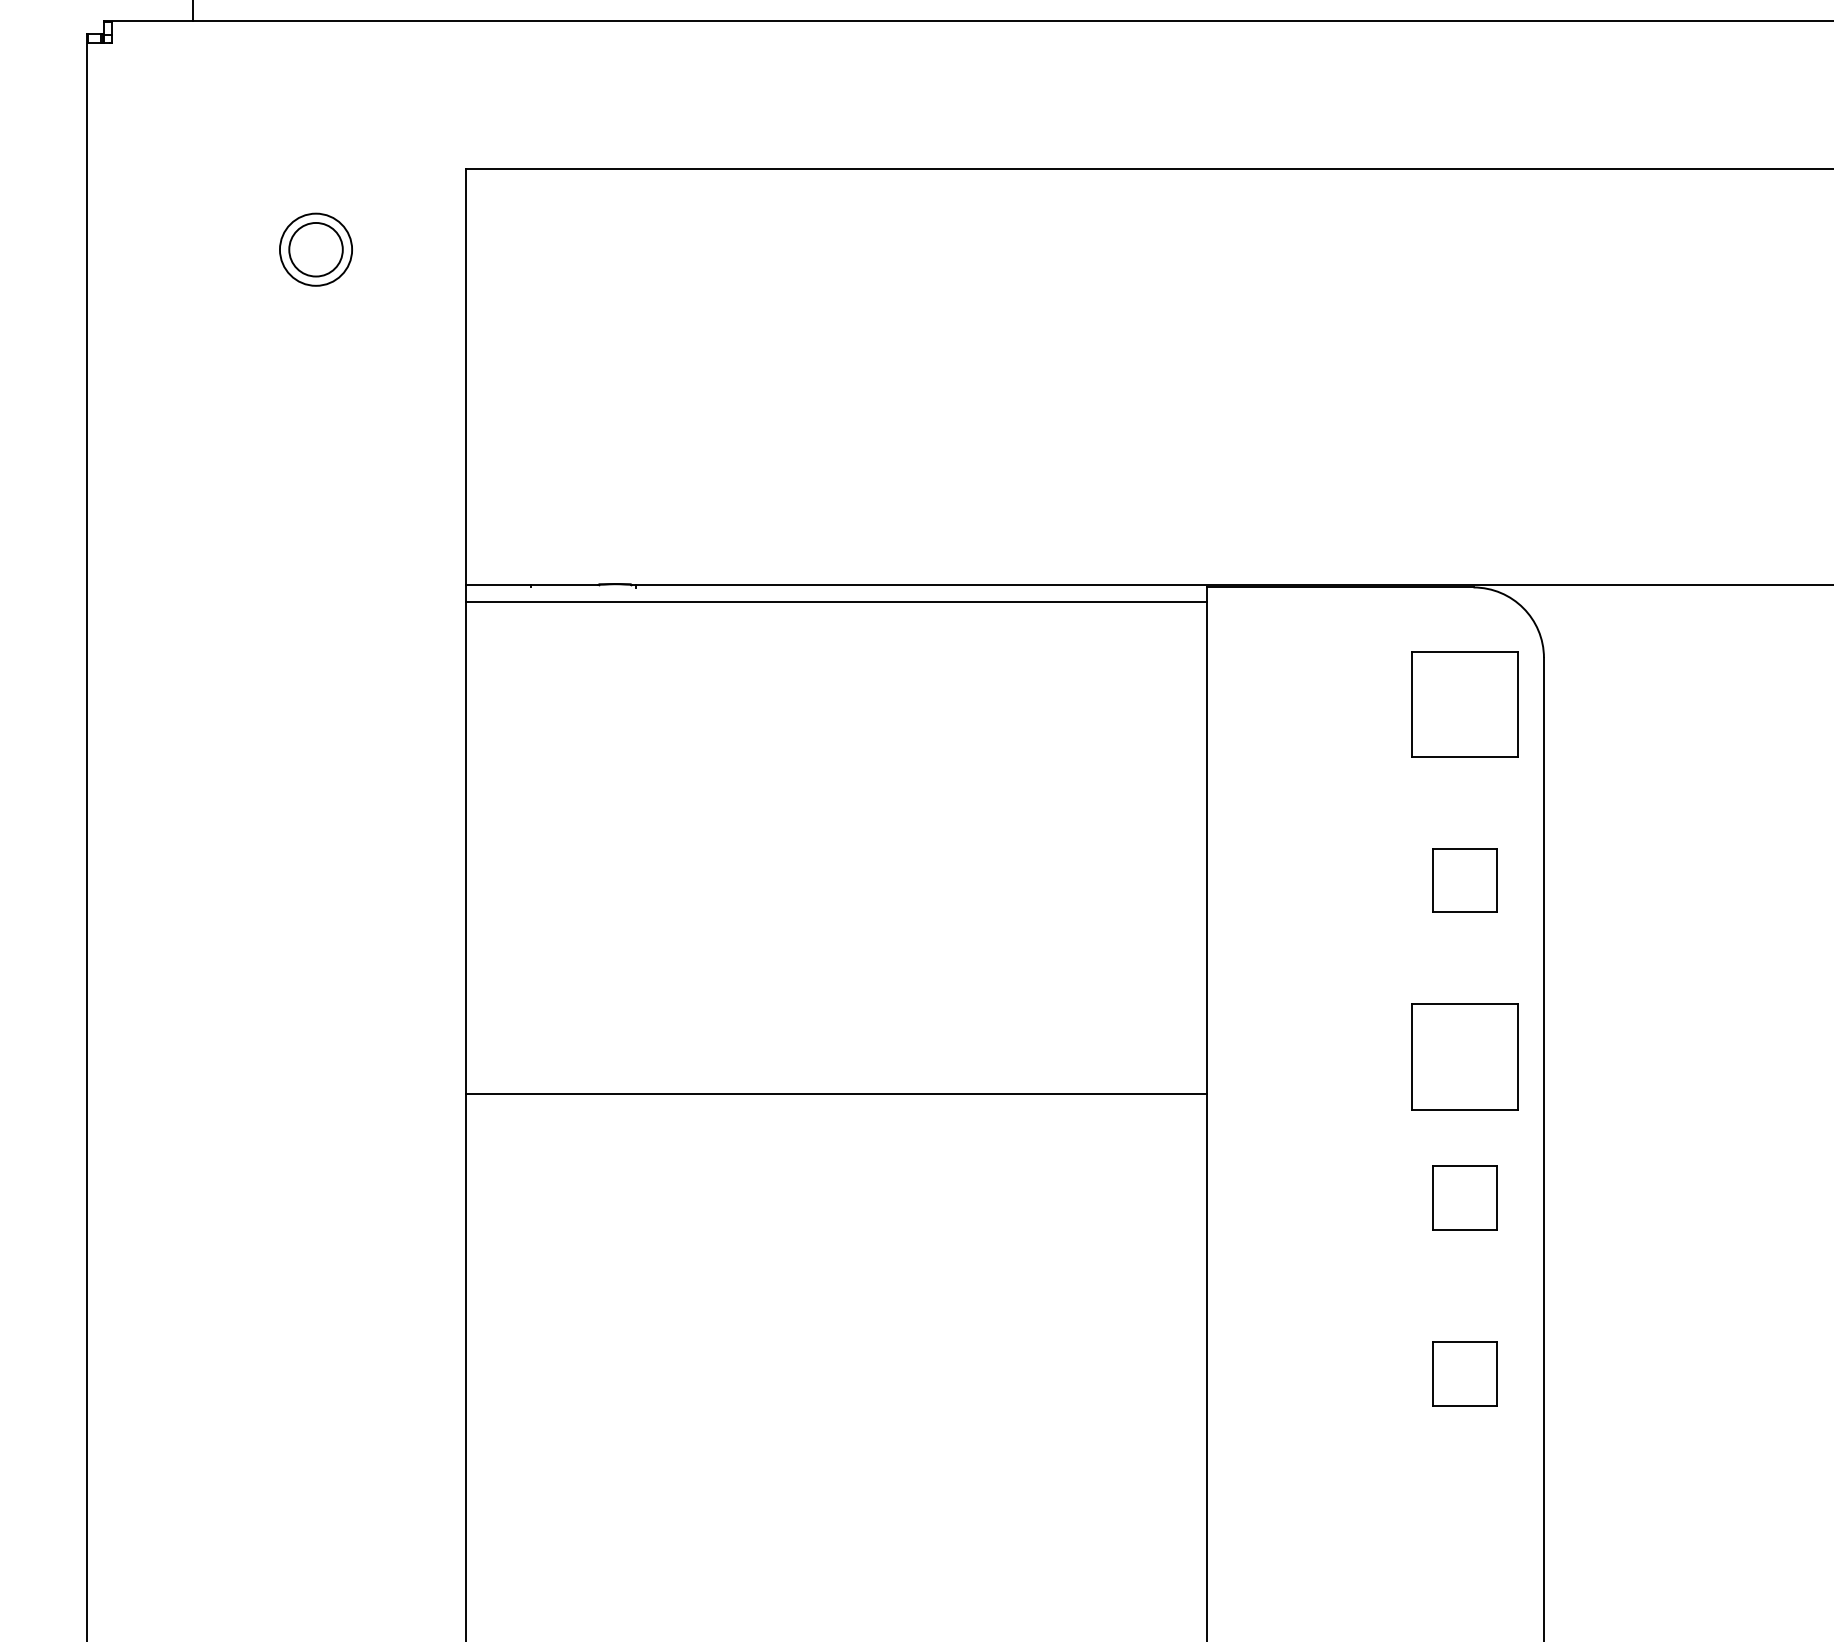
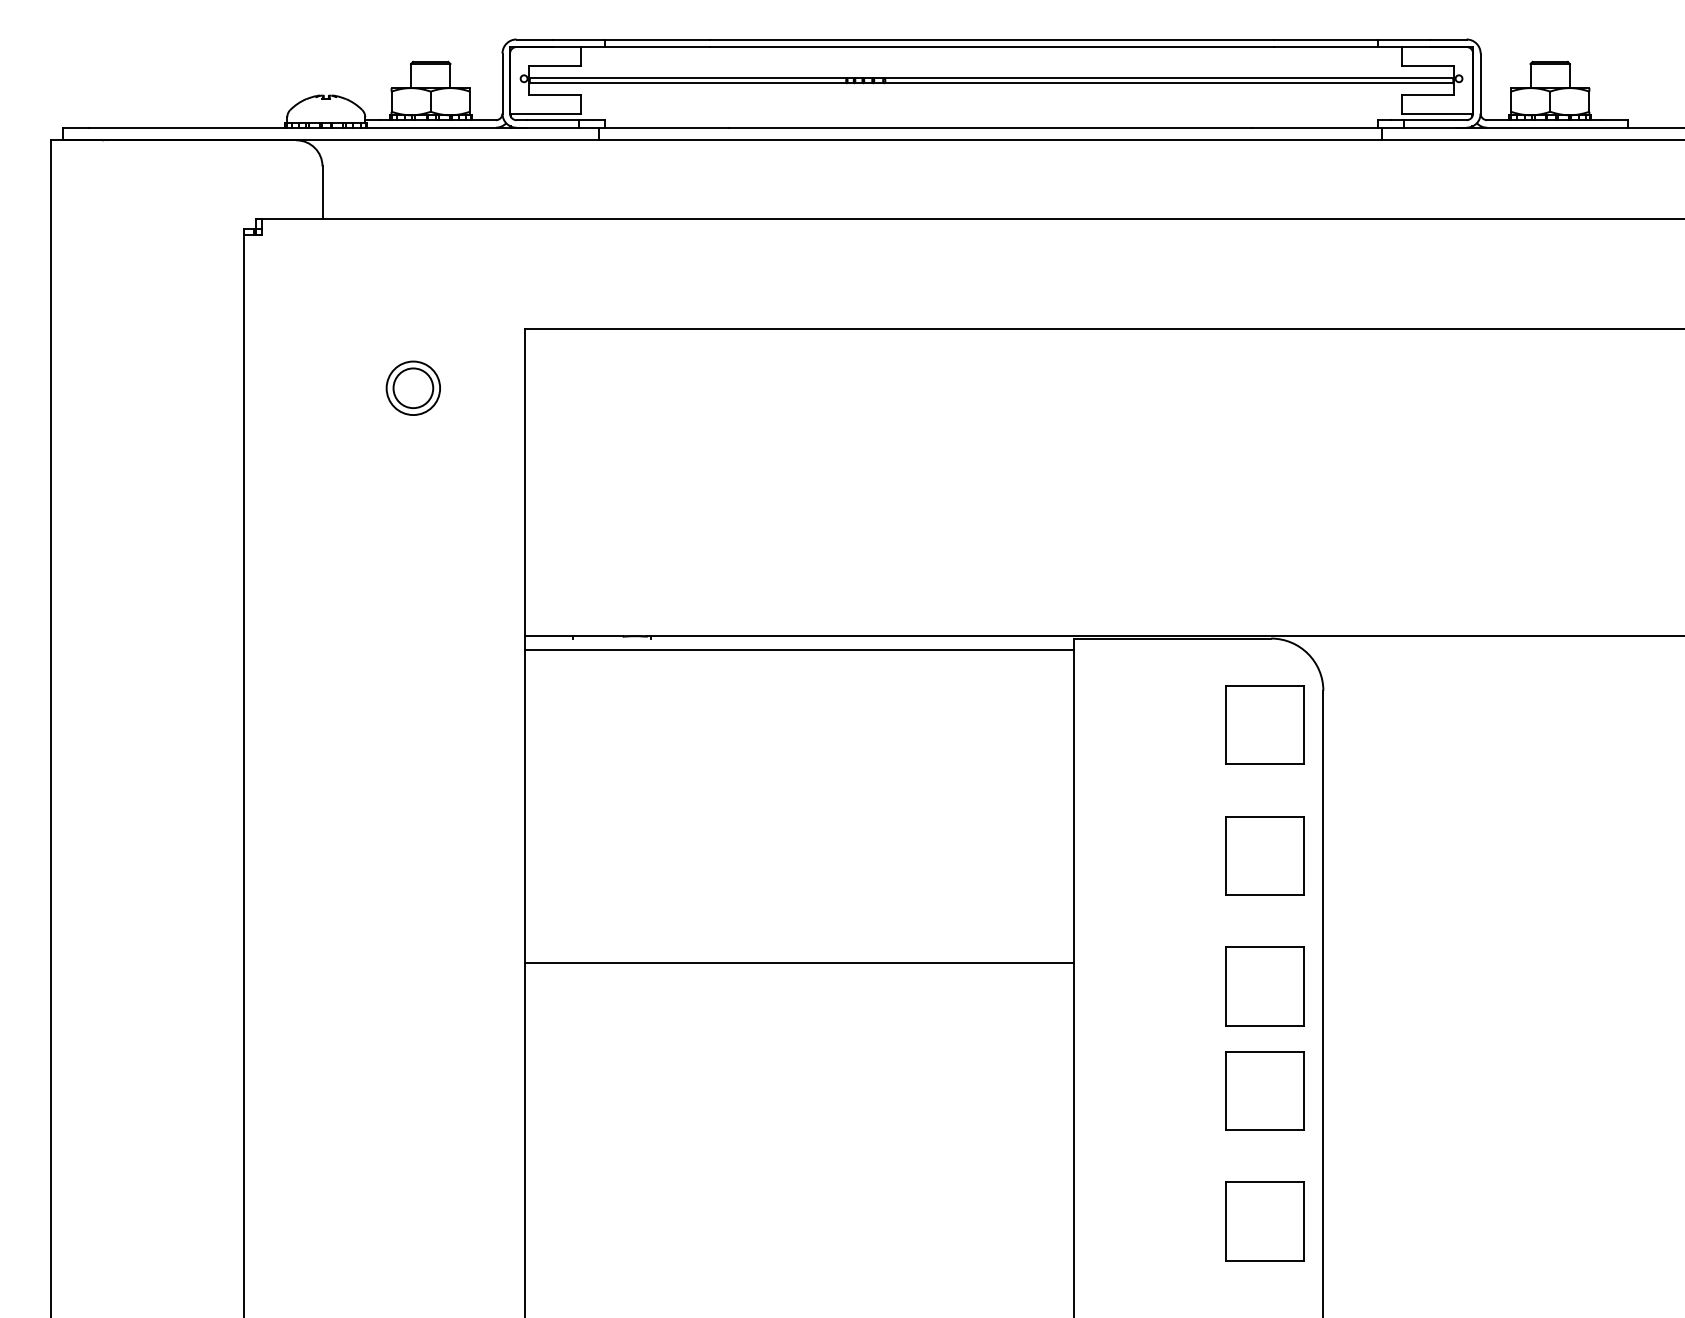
part: (1464, 880) -> (1264, 855), size x1.67
line: (835, 1093) -> (798, 962), moved
part: (1464, 1197) -> (1264, 1090), size x1.67
part: (1464, 1374) -> (1264, 1221), size x1.67

